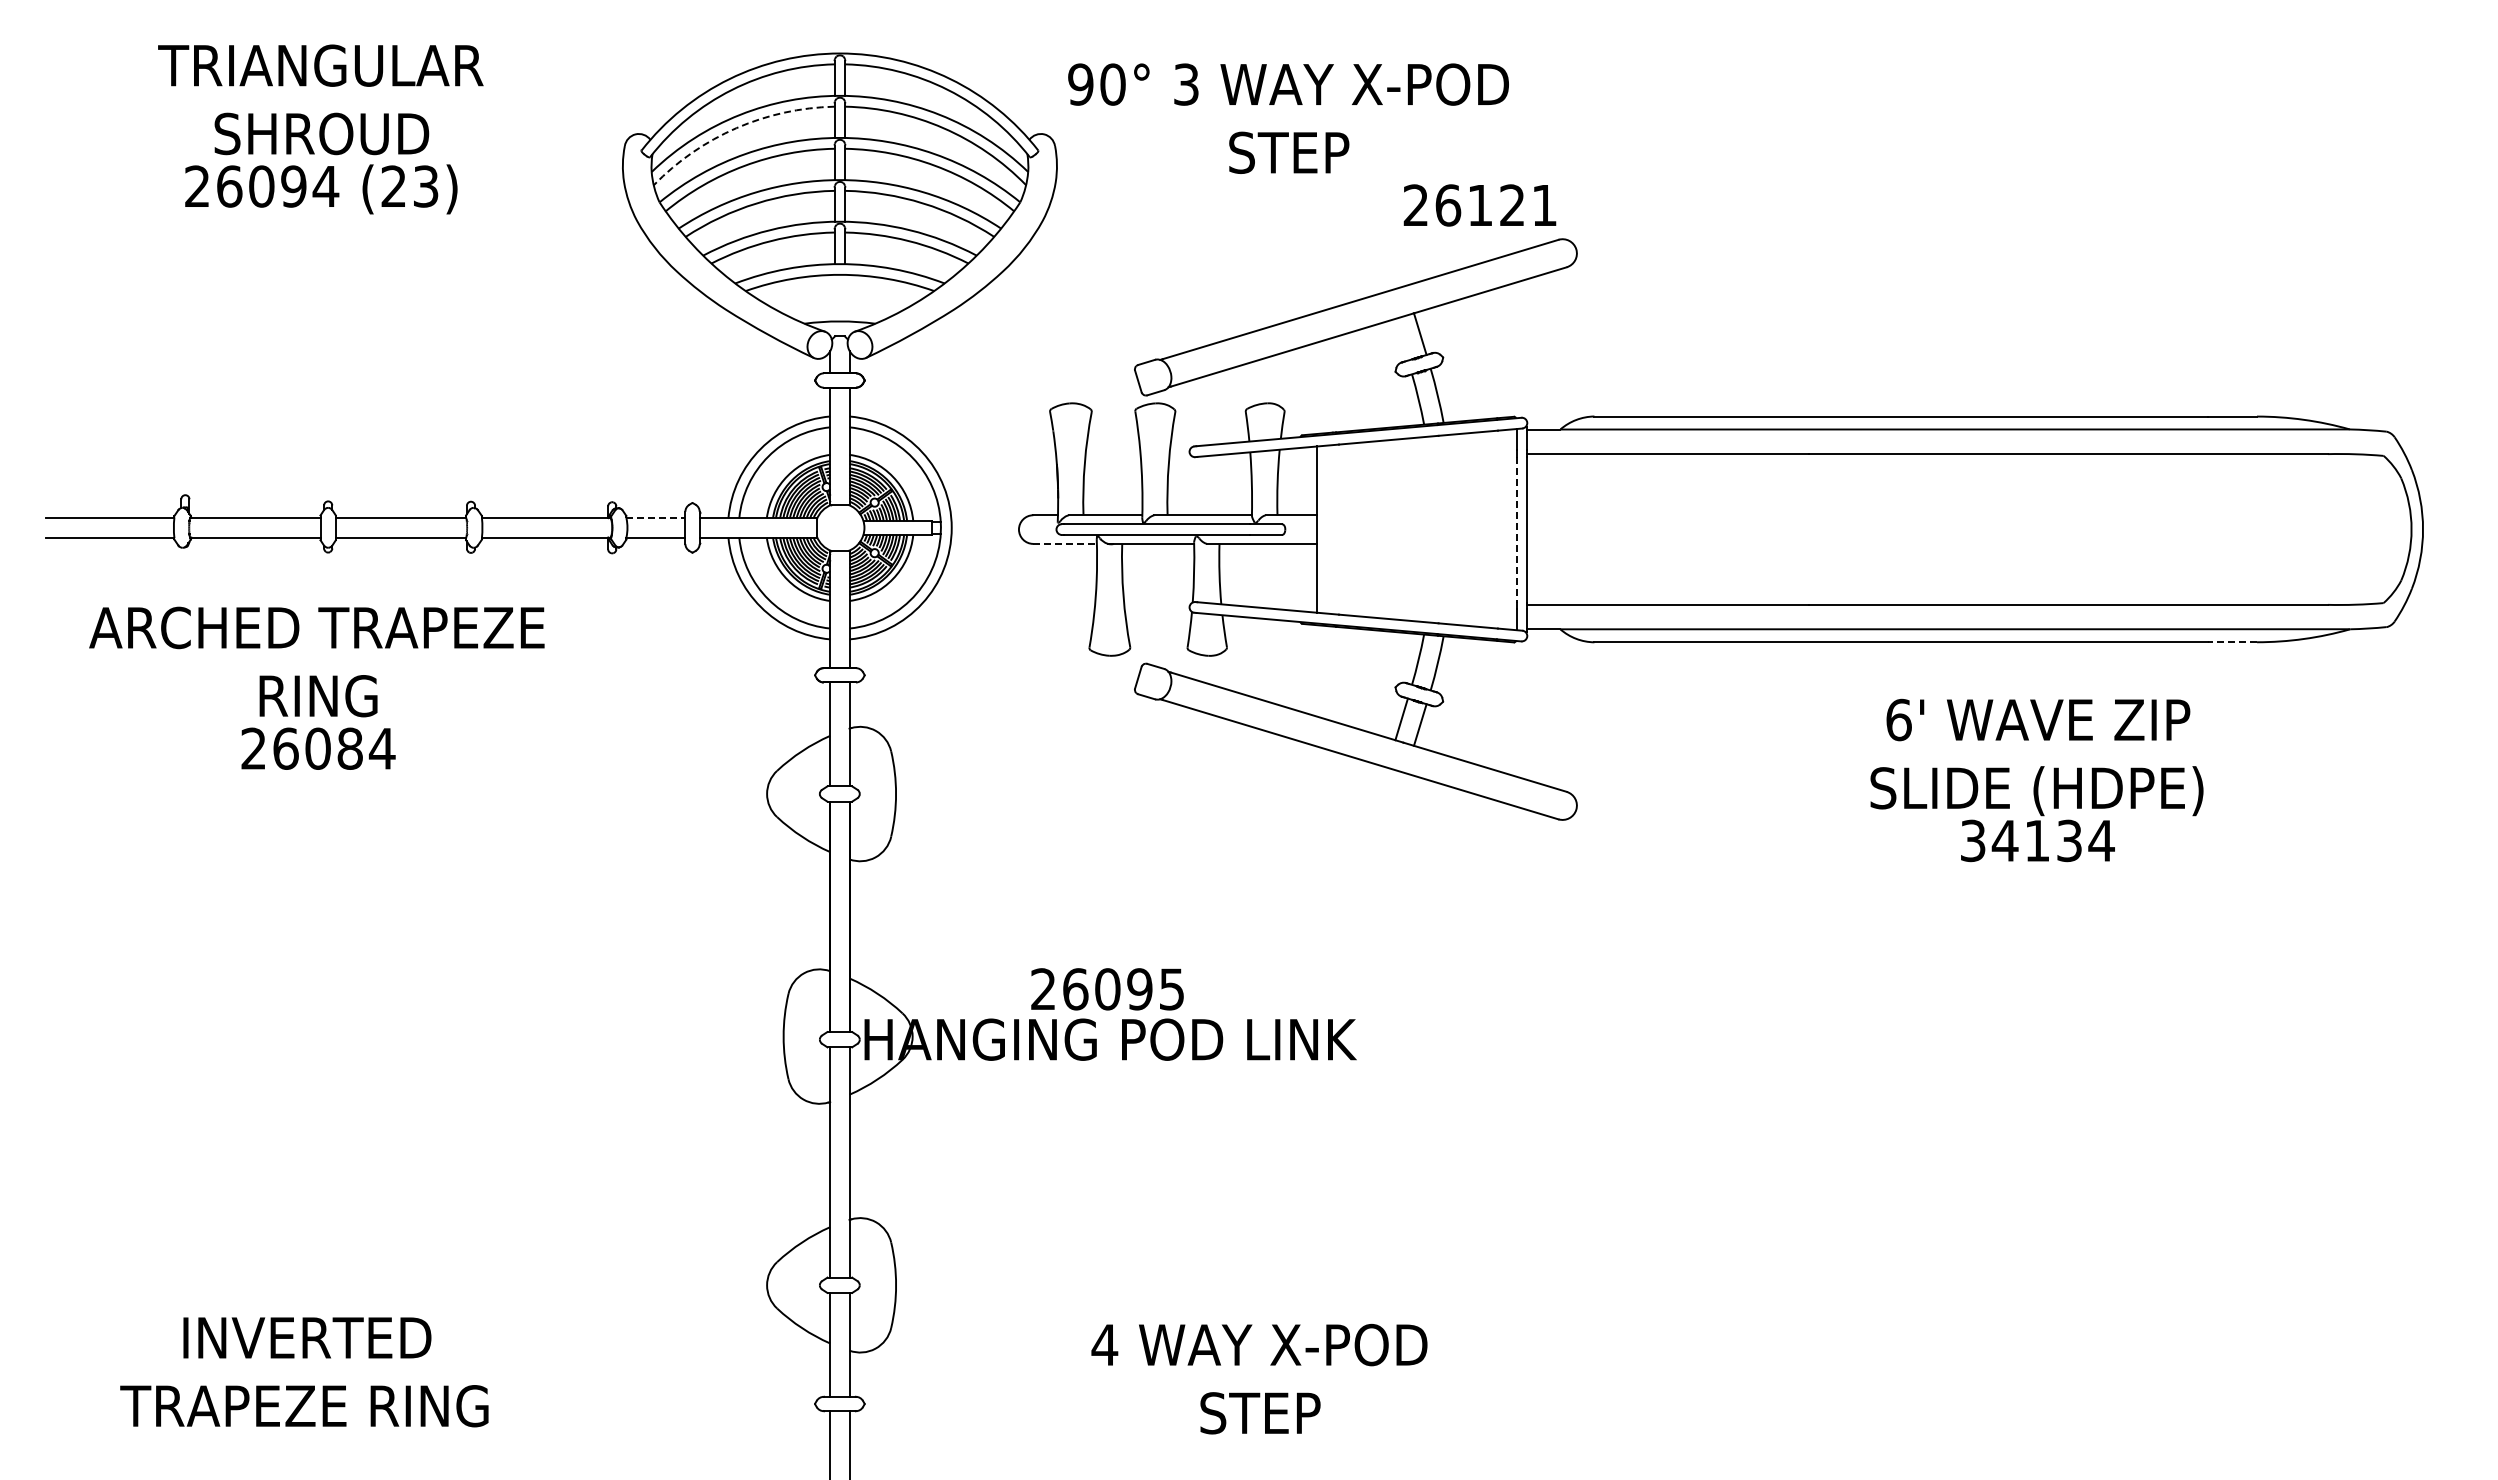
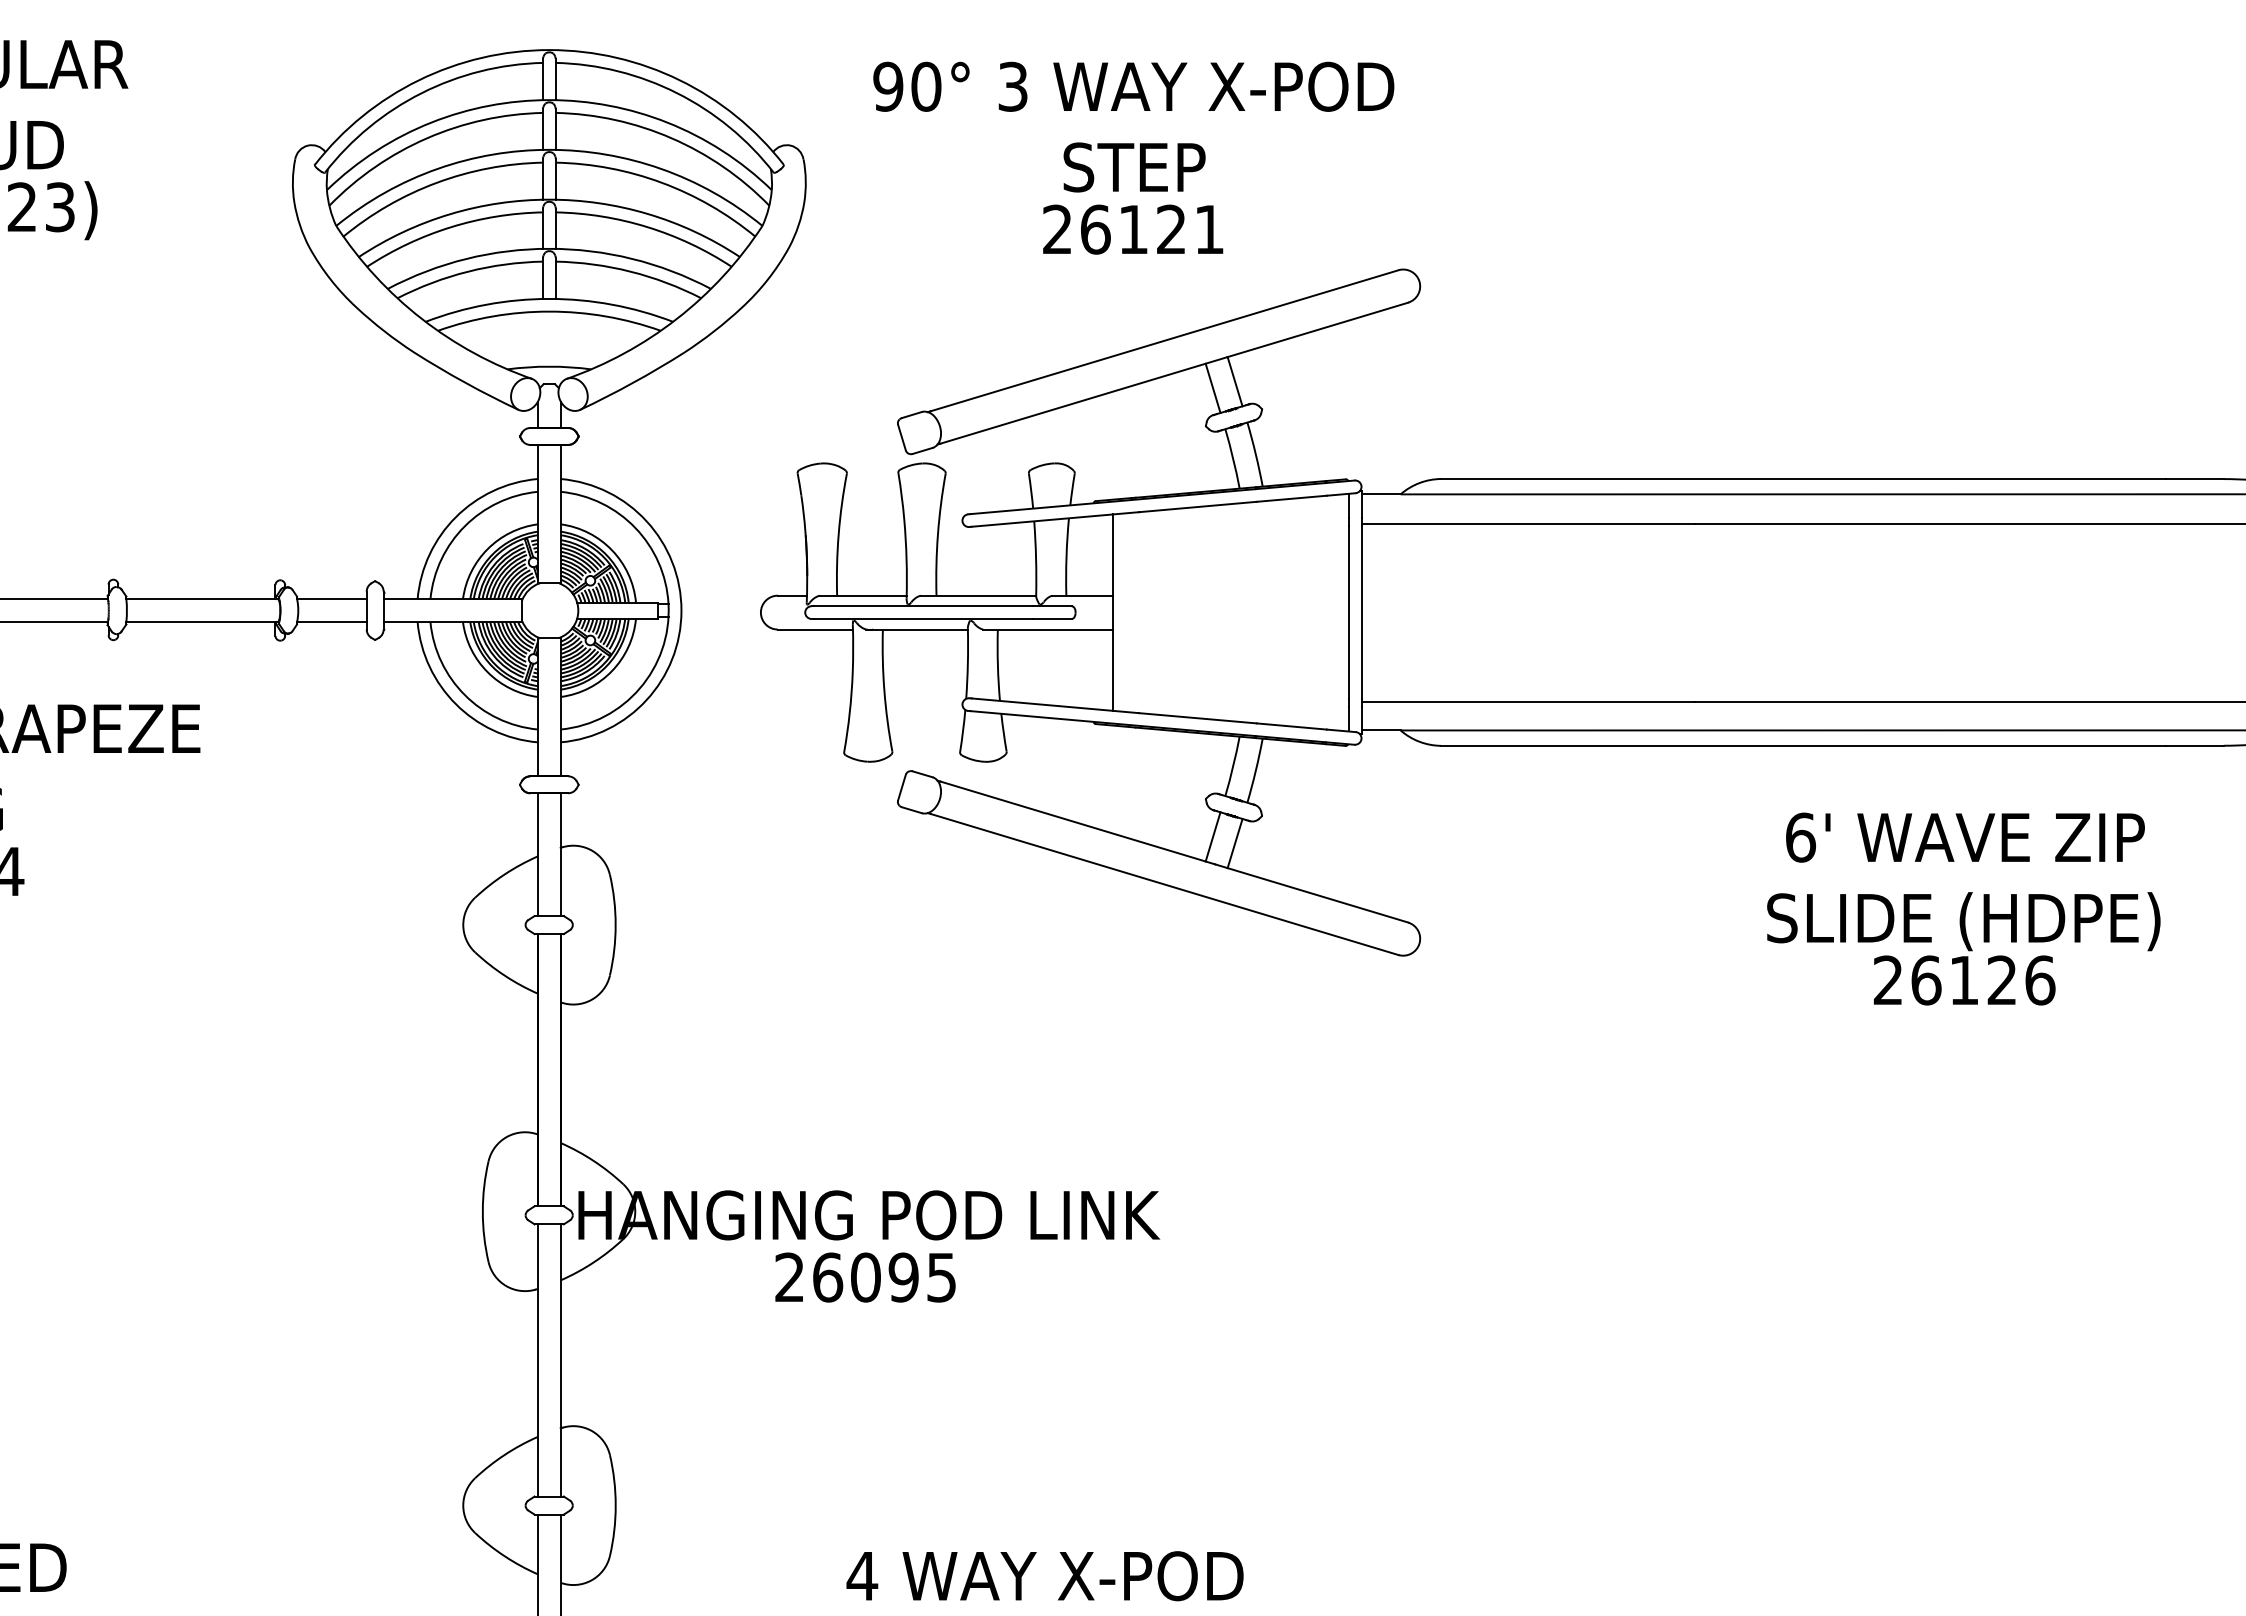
text: (1288, 118) -> (1133, 126), moved
arc: (736, 128) -> (427, 138), dashed -> solid
text: (1479, 205) -> (1132, 229), moved
line: (1401, 339) -> (1212, 388), added
line: (656, 518) -> (332, 599), dashed -> solid
line: (1516, 530) -> (1348, 613), dashed -> solid
line: (1065, 543) -> (815, 629), dashed -> solid
line: (2232, 642) -> (2194, 746), dashed -> solid
text: (2037, 840) -> (1964, 979), 34134 -> 26126
text: (1107, 989) -> (865, 1277), moved

